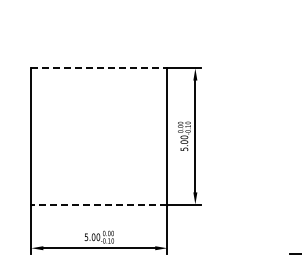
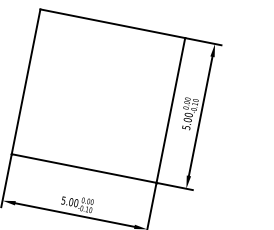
line: (99, 68) -> (113, 23), dashed -> solid
line: (98, 204) -> (83, 168), dashed -> solid

